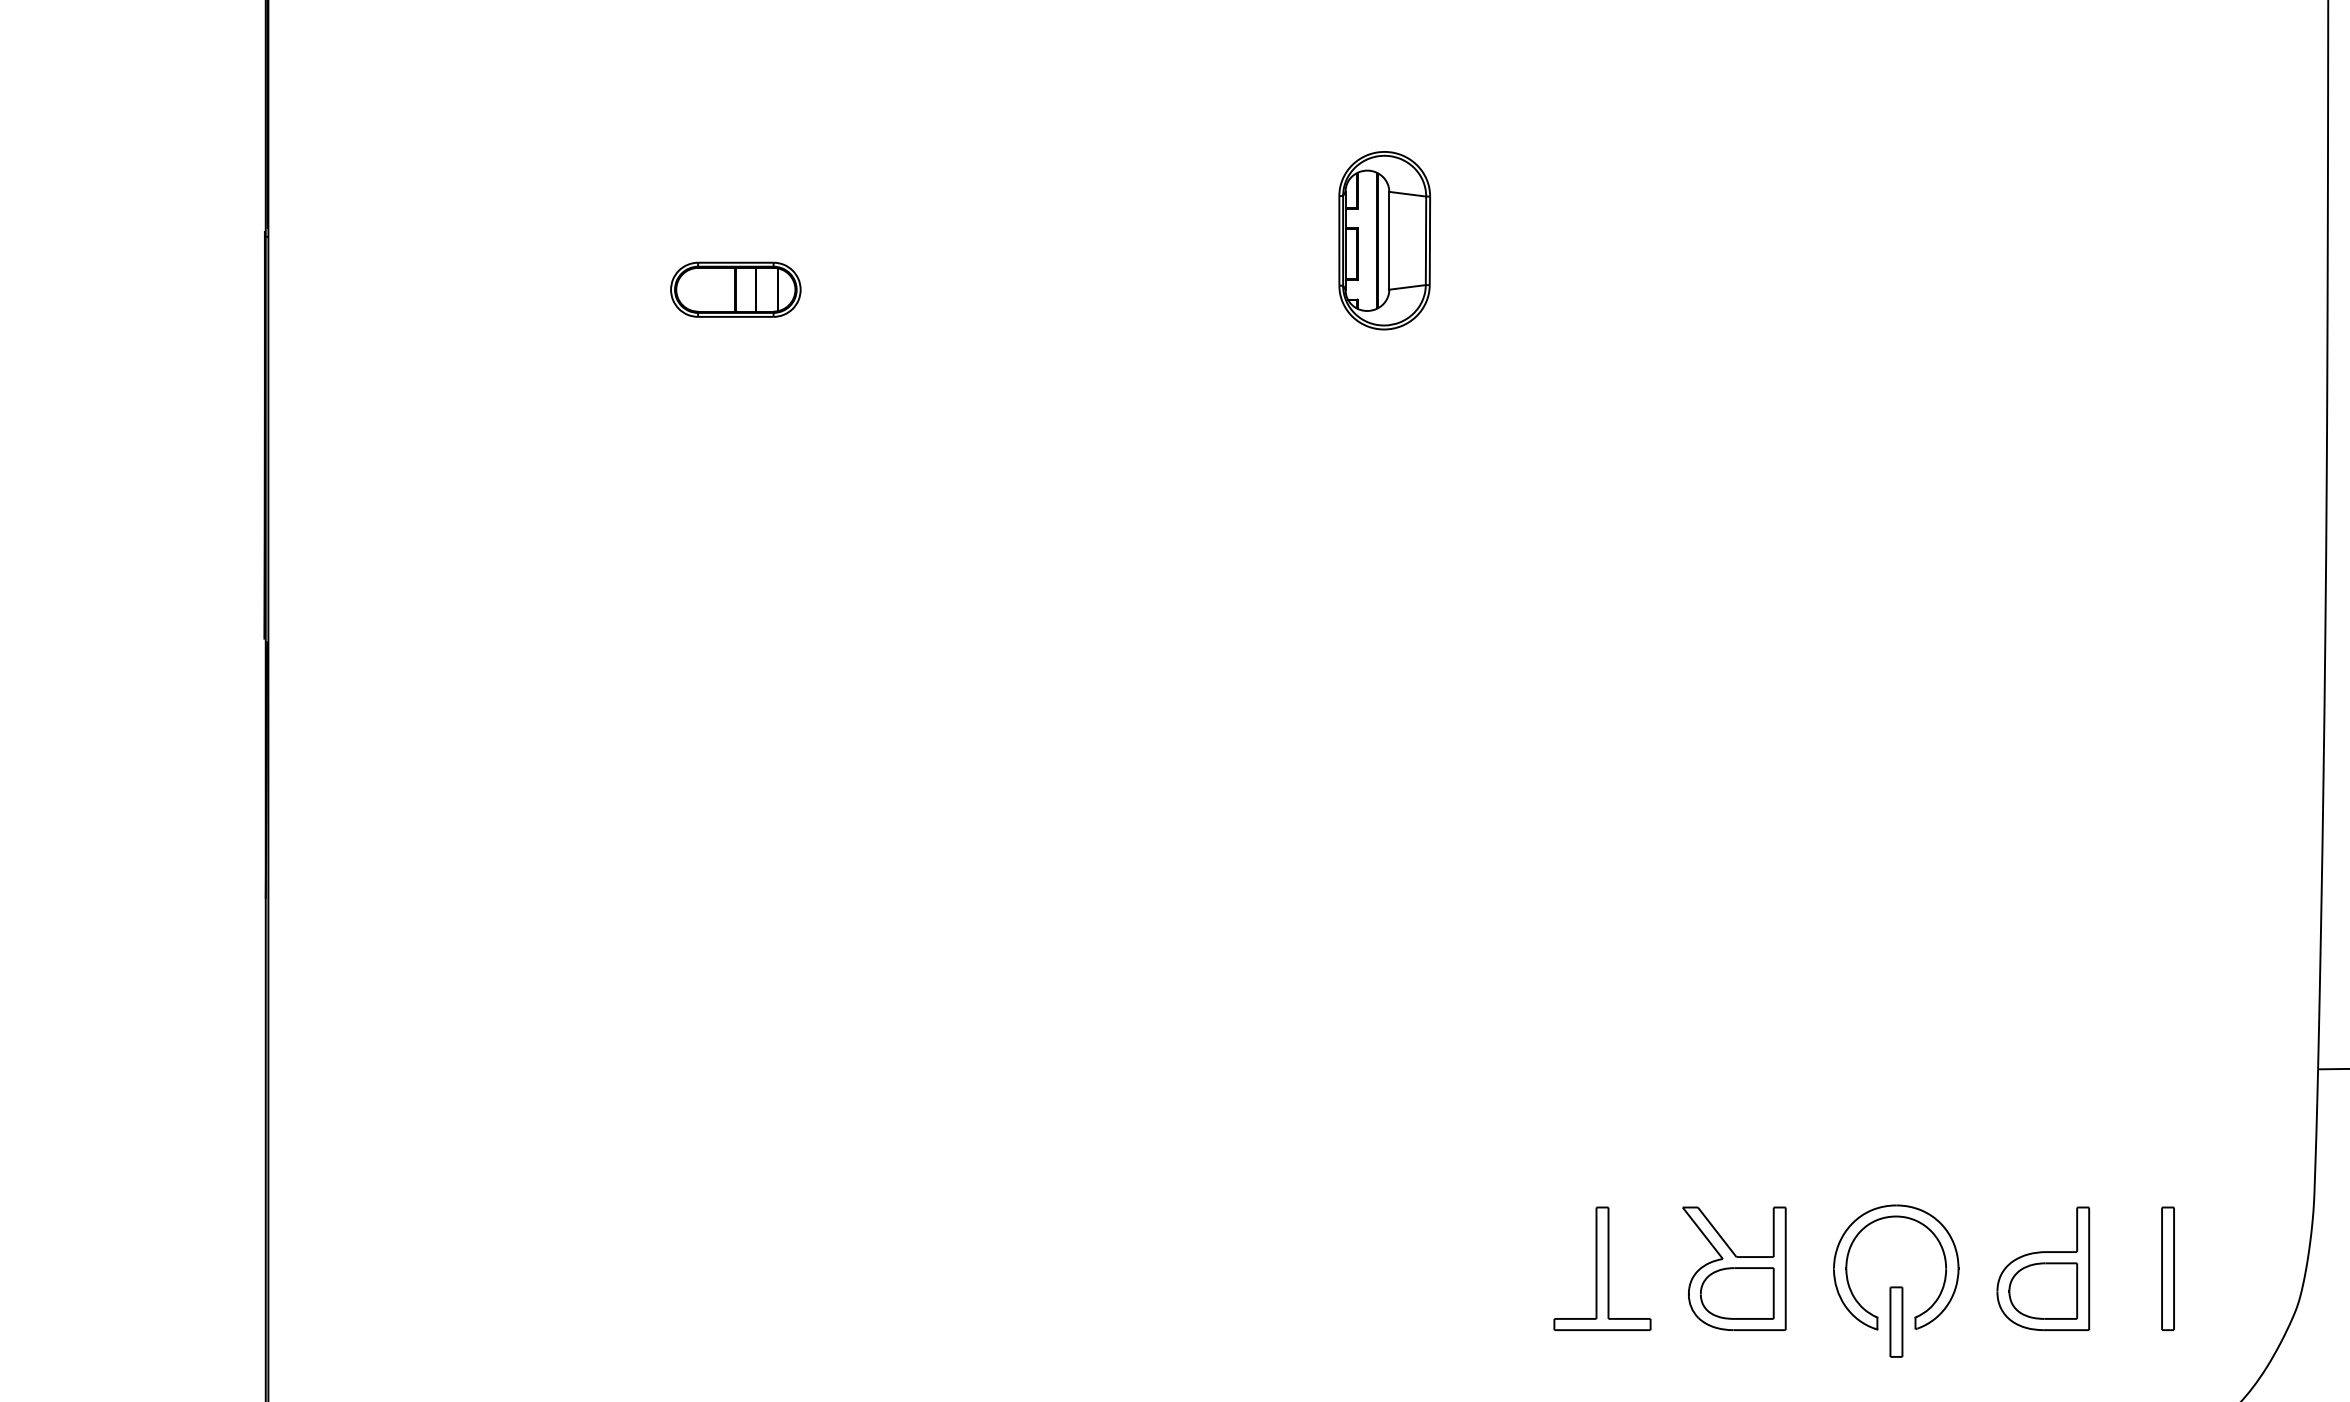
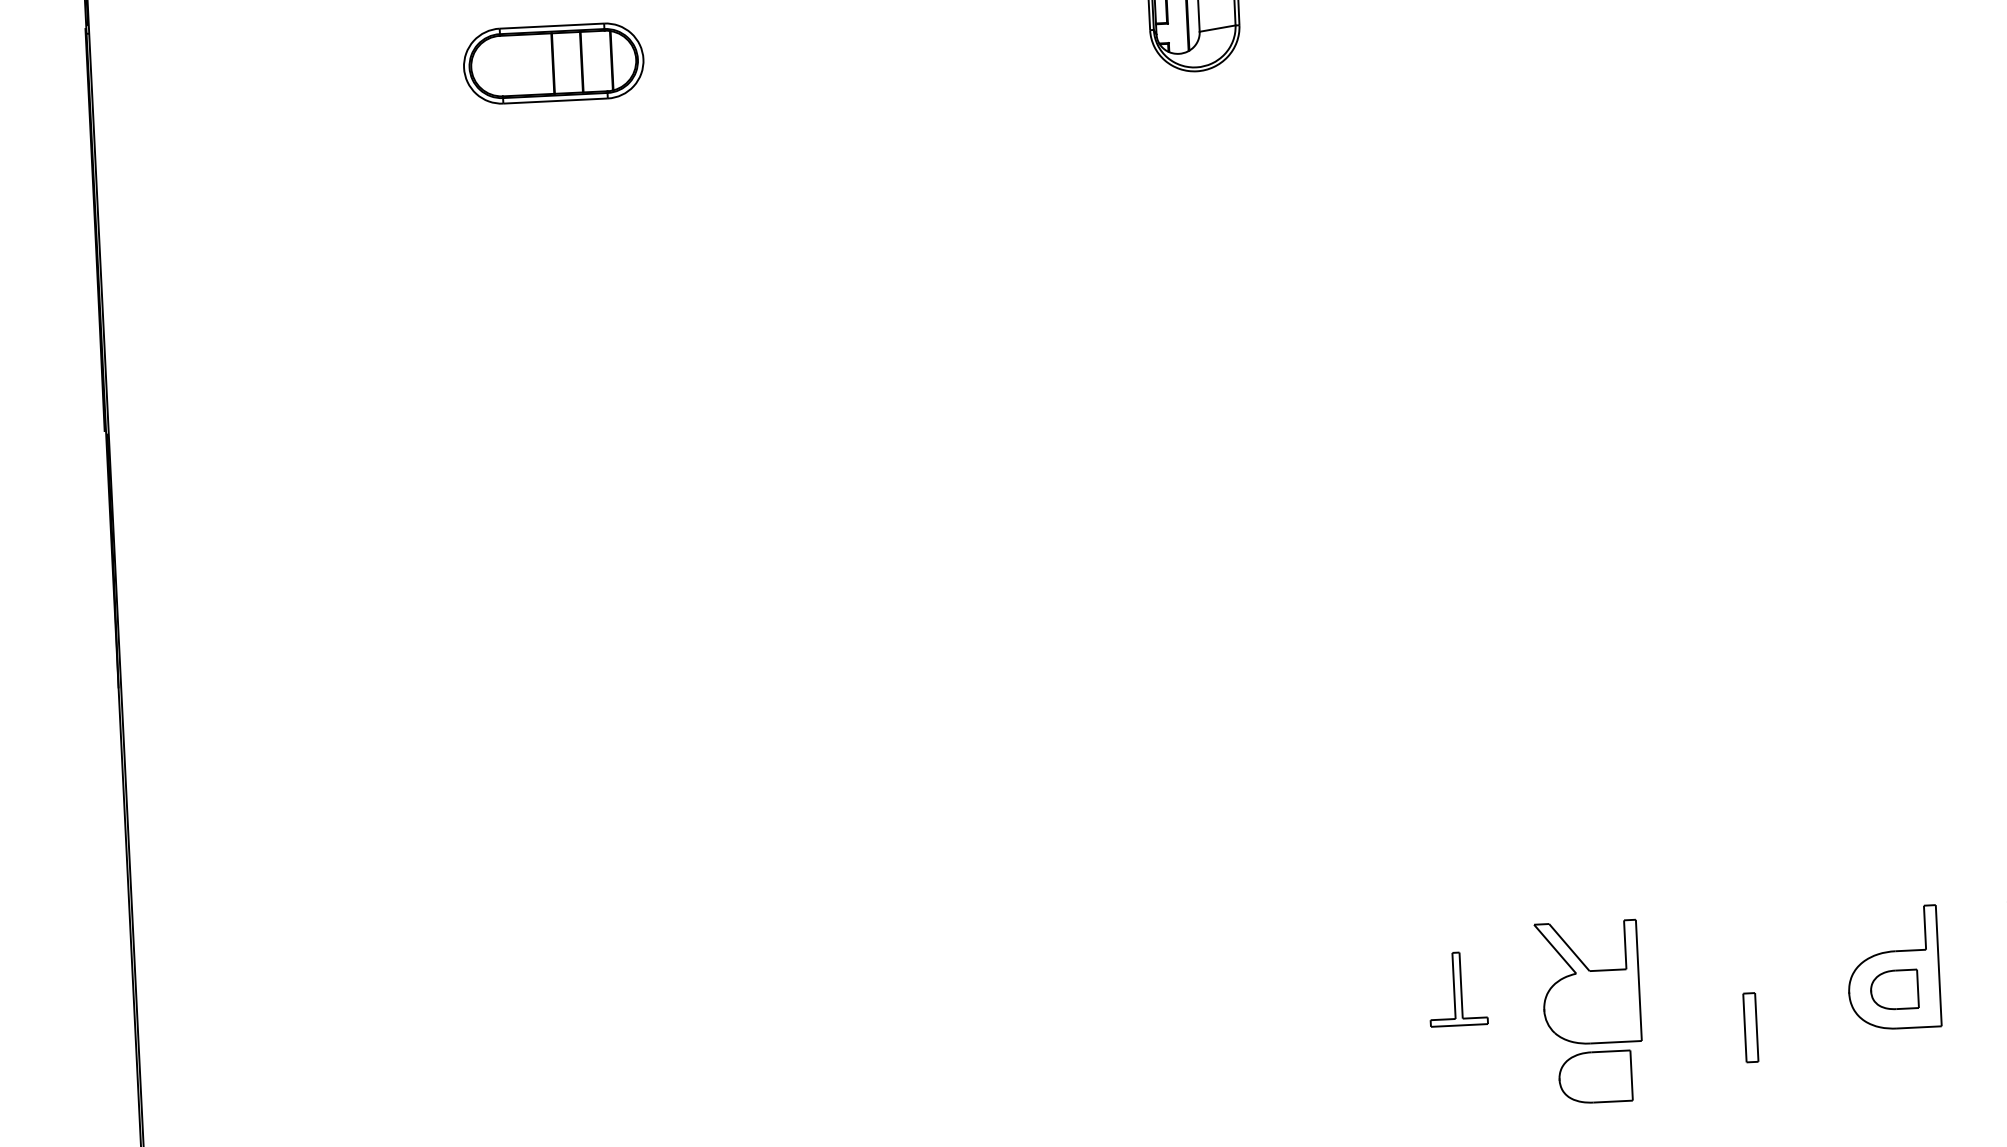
part: (735, 289) -> (553, 63), size x1.4
part: (1944, 1262) -> (1795, 966), removed
part: (1602, 1268) -> (1457, 988), size x0.6
part: (2043, 1290) -> (1894, 989), size x0.7
part: (1737, 1293) -> (1595, 1077), moved

